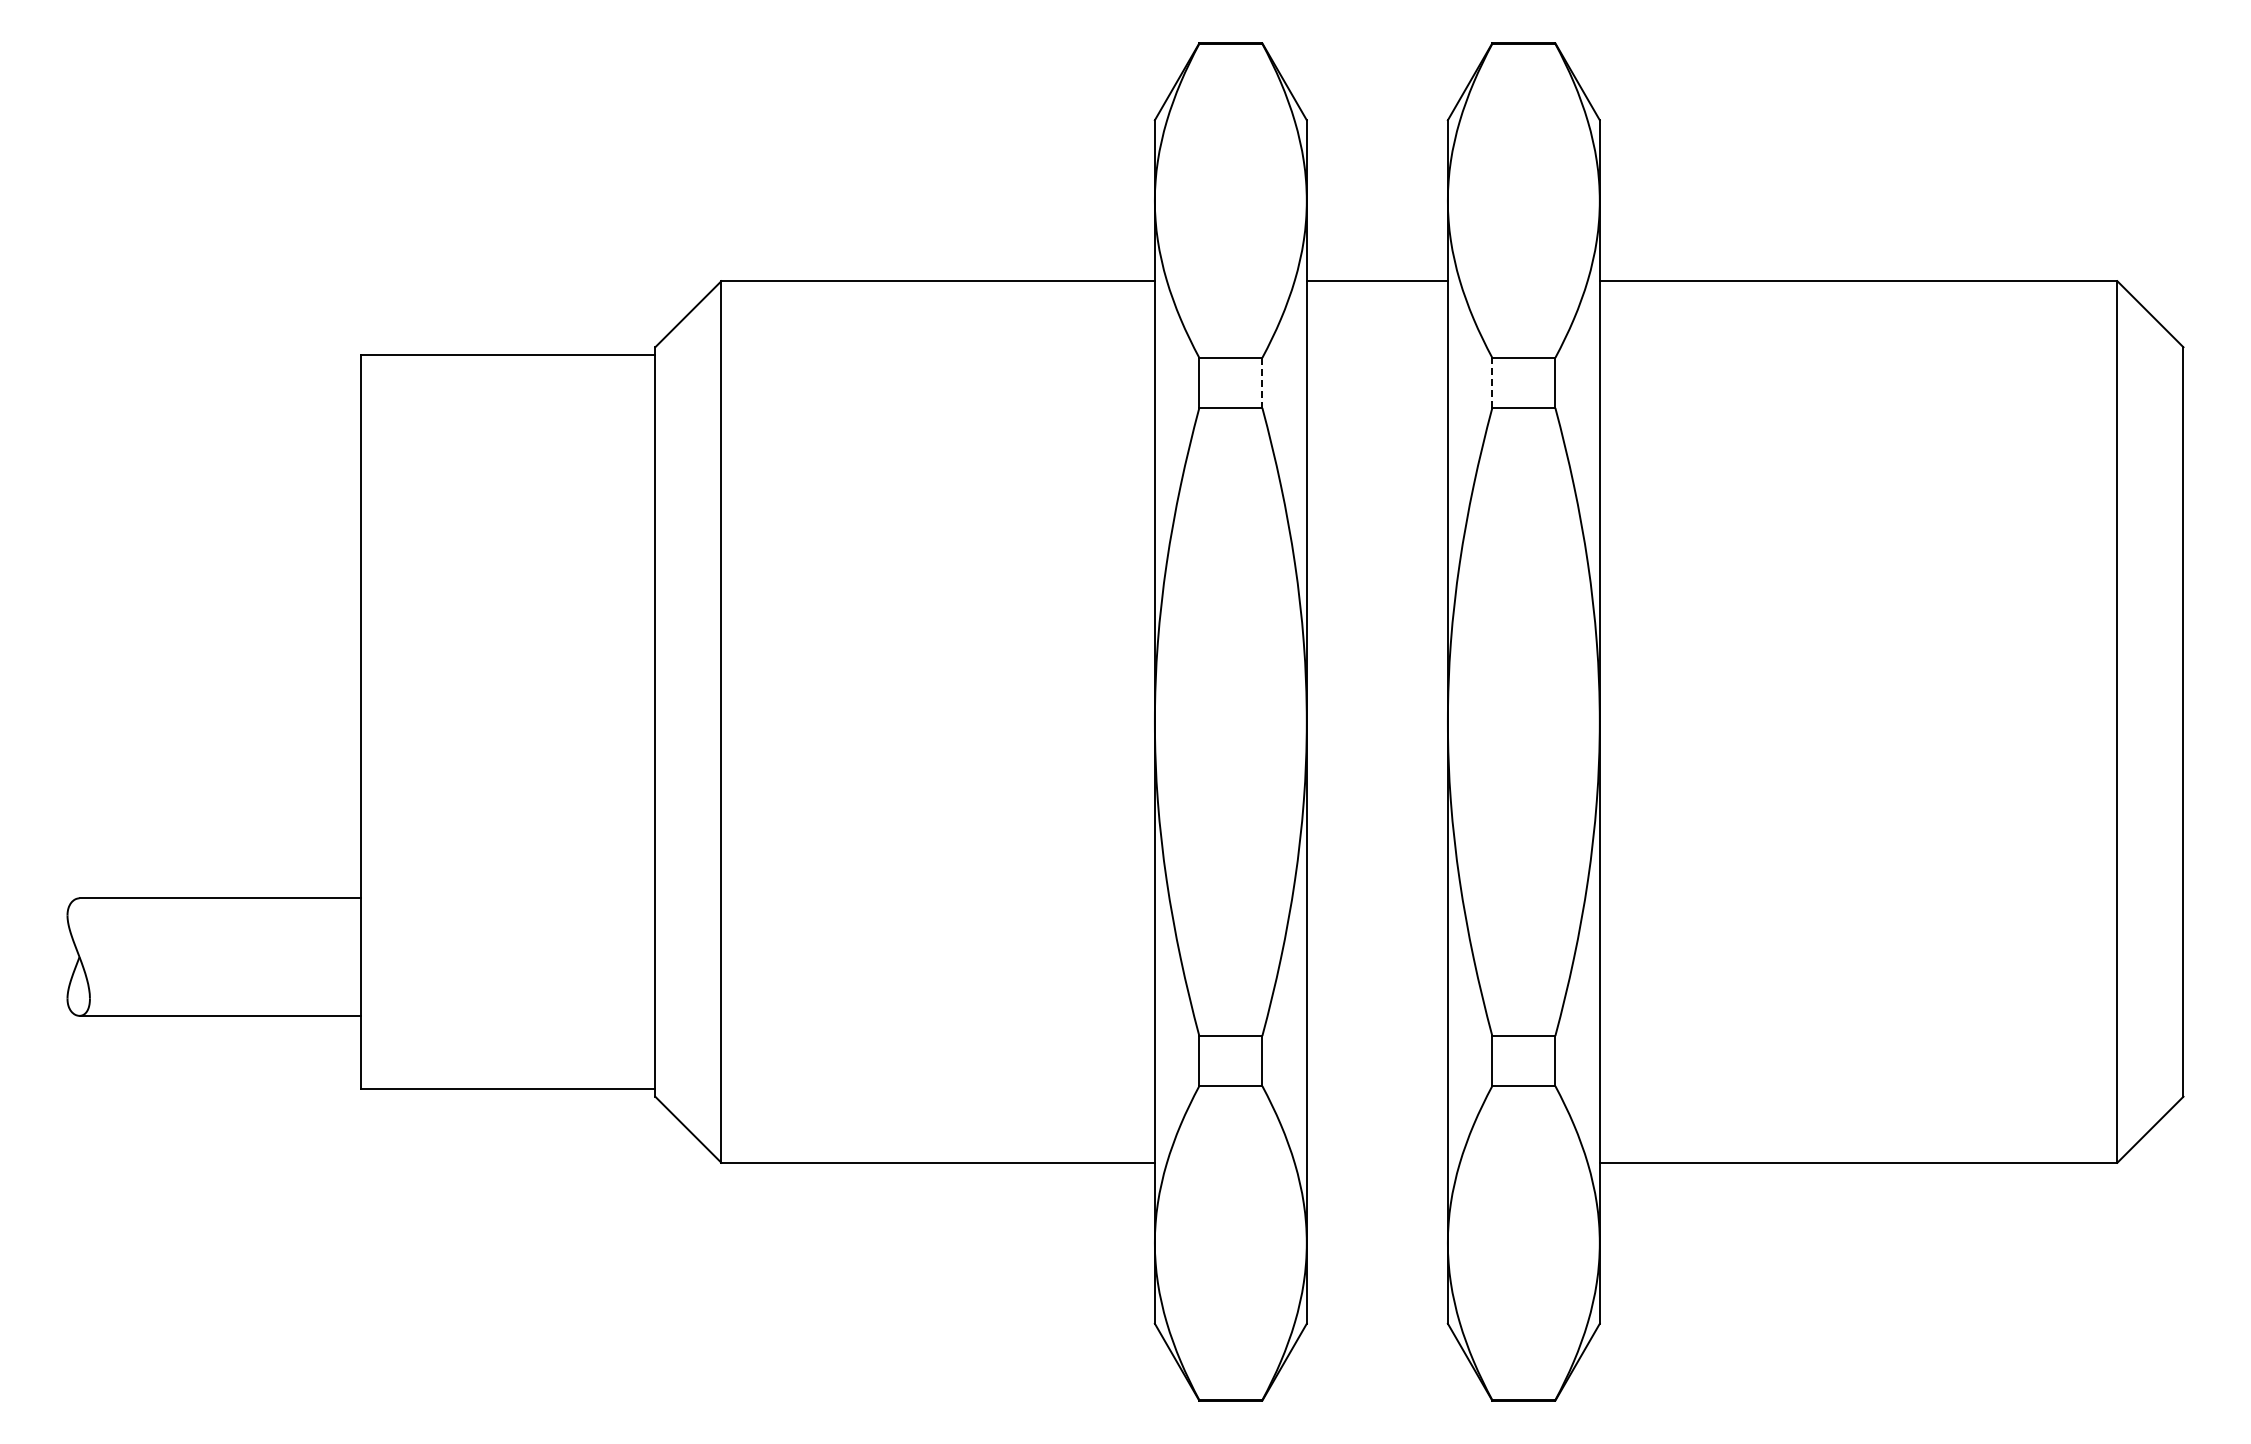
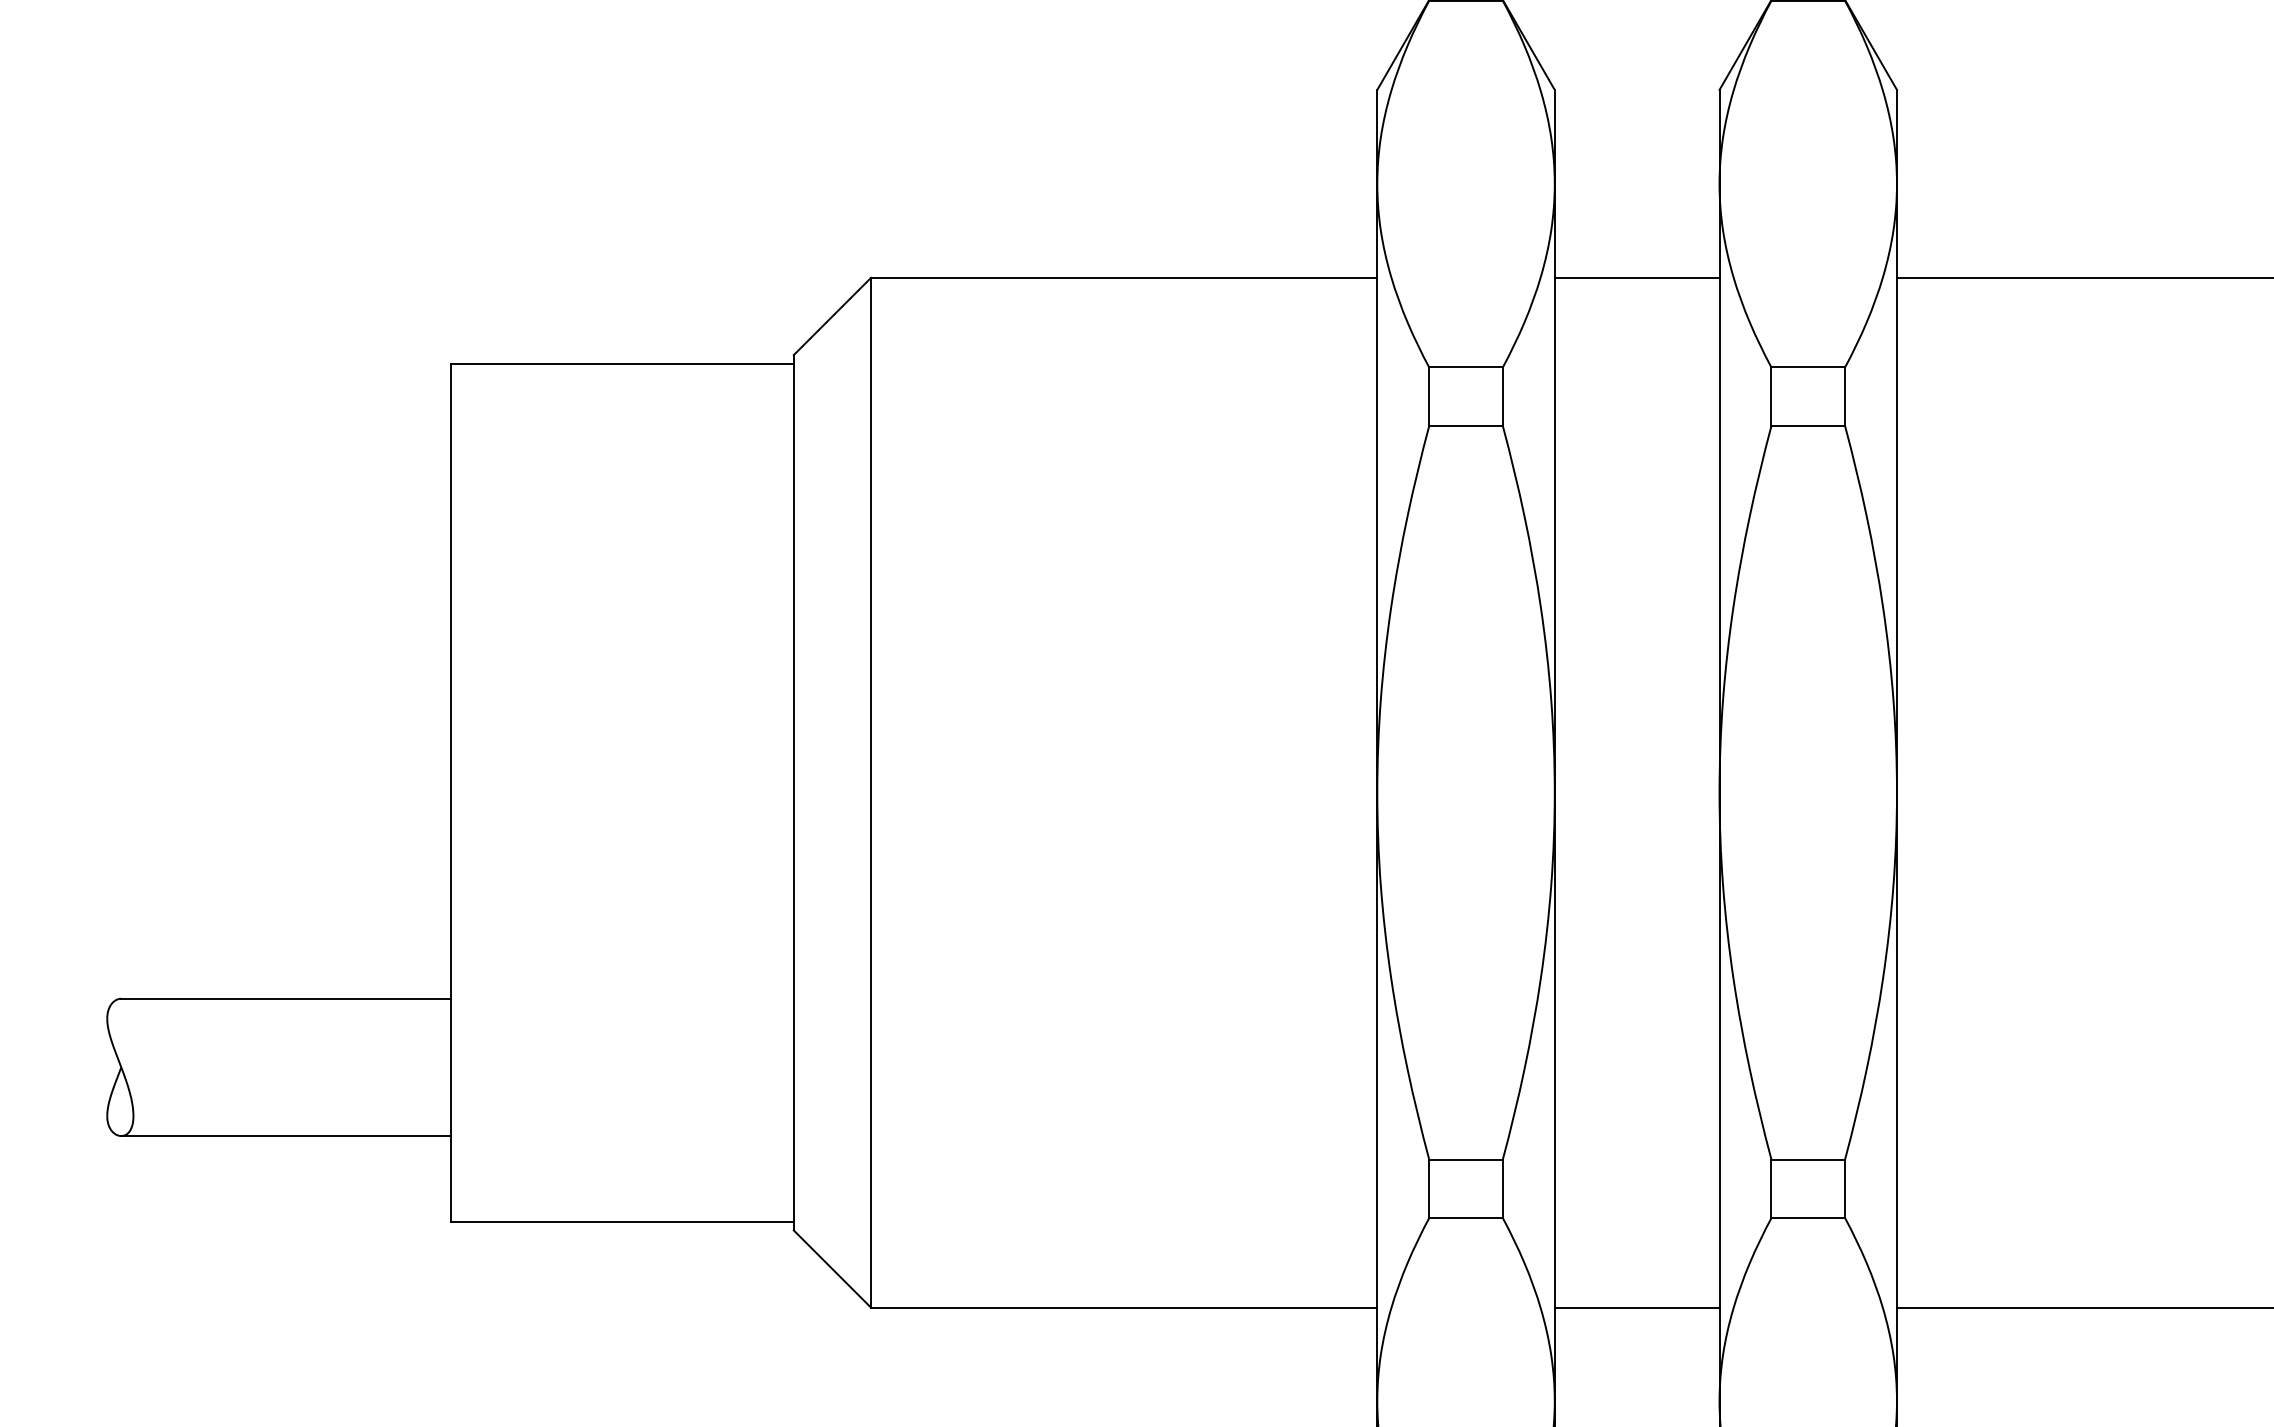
line: (1492, 382) -> (1771, 396), dashed -> solid
line: (1262, 383) -> (1503, 397), dashed -> solid
line: (1376, 1162) -> (1636, 1307), added

